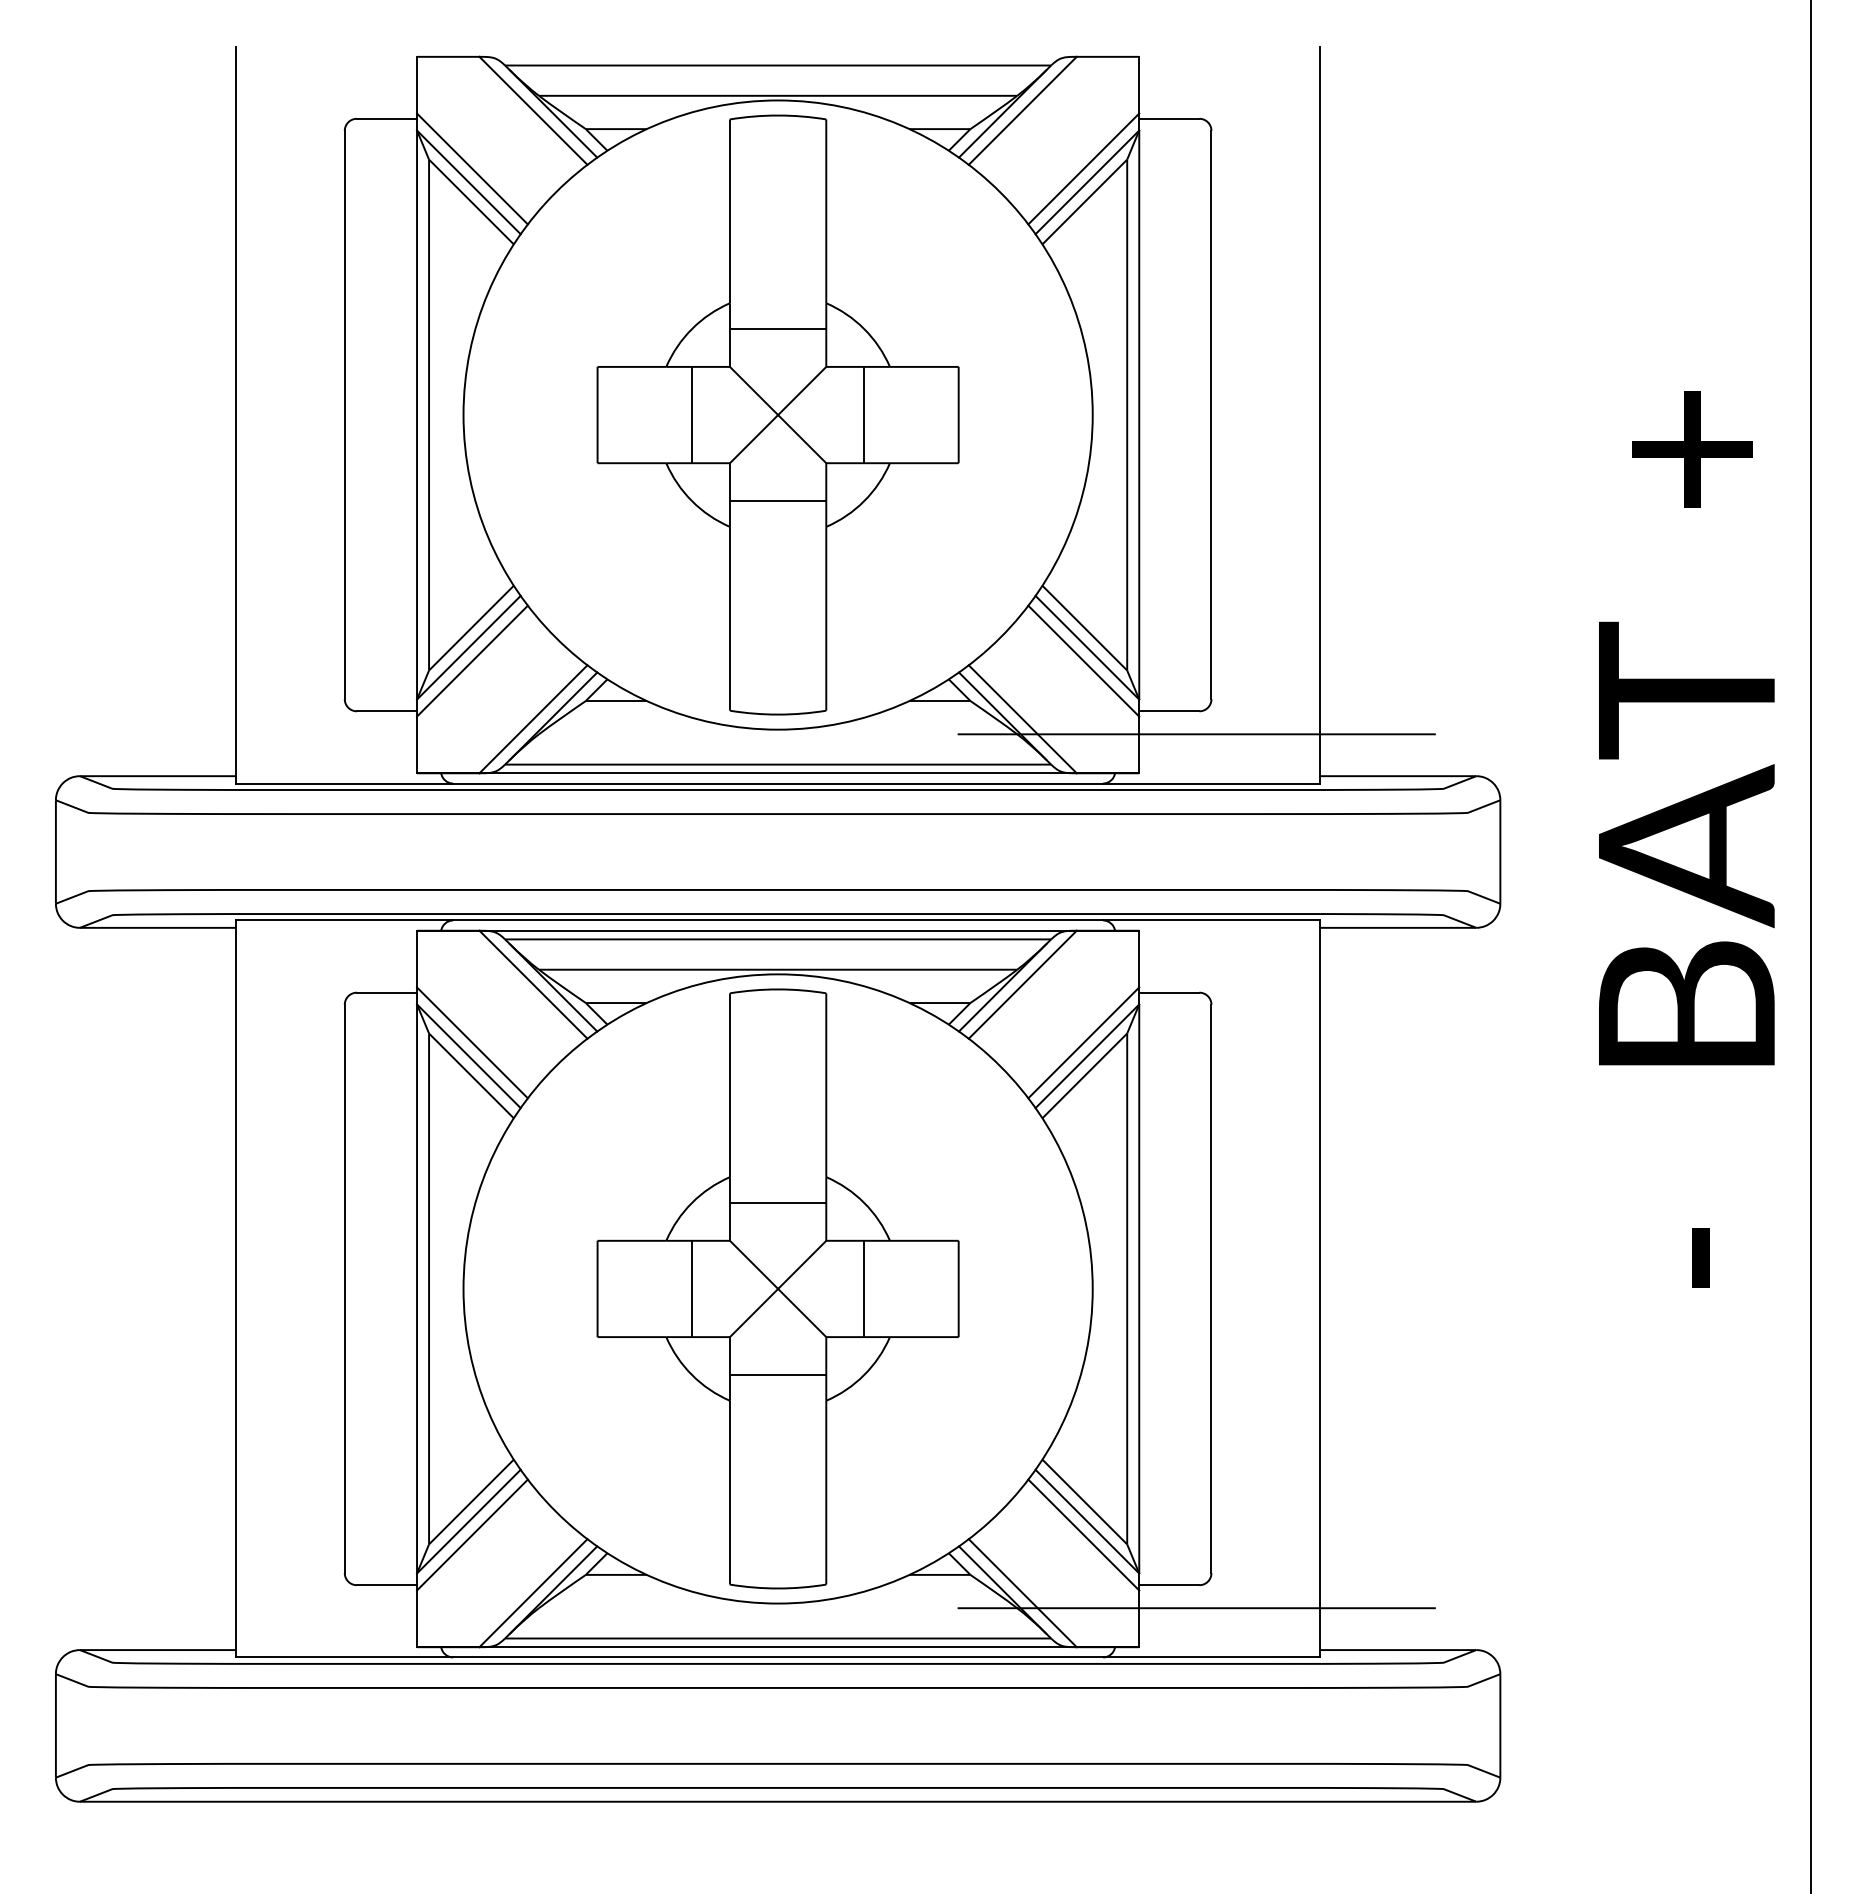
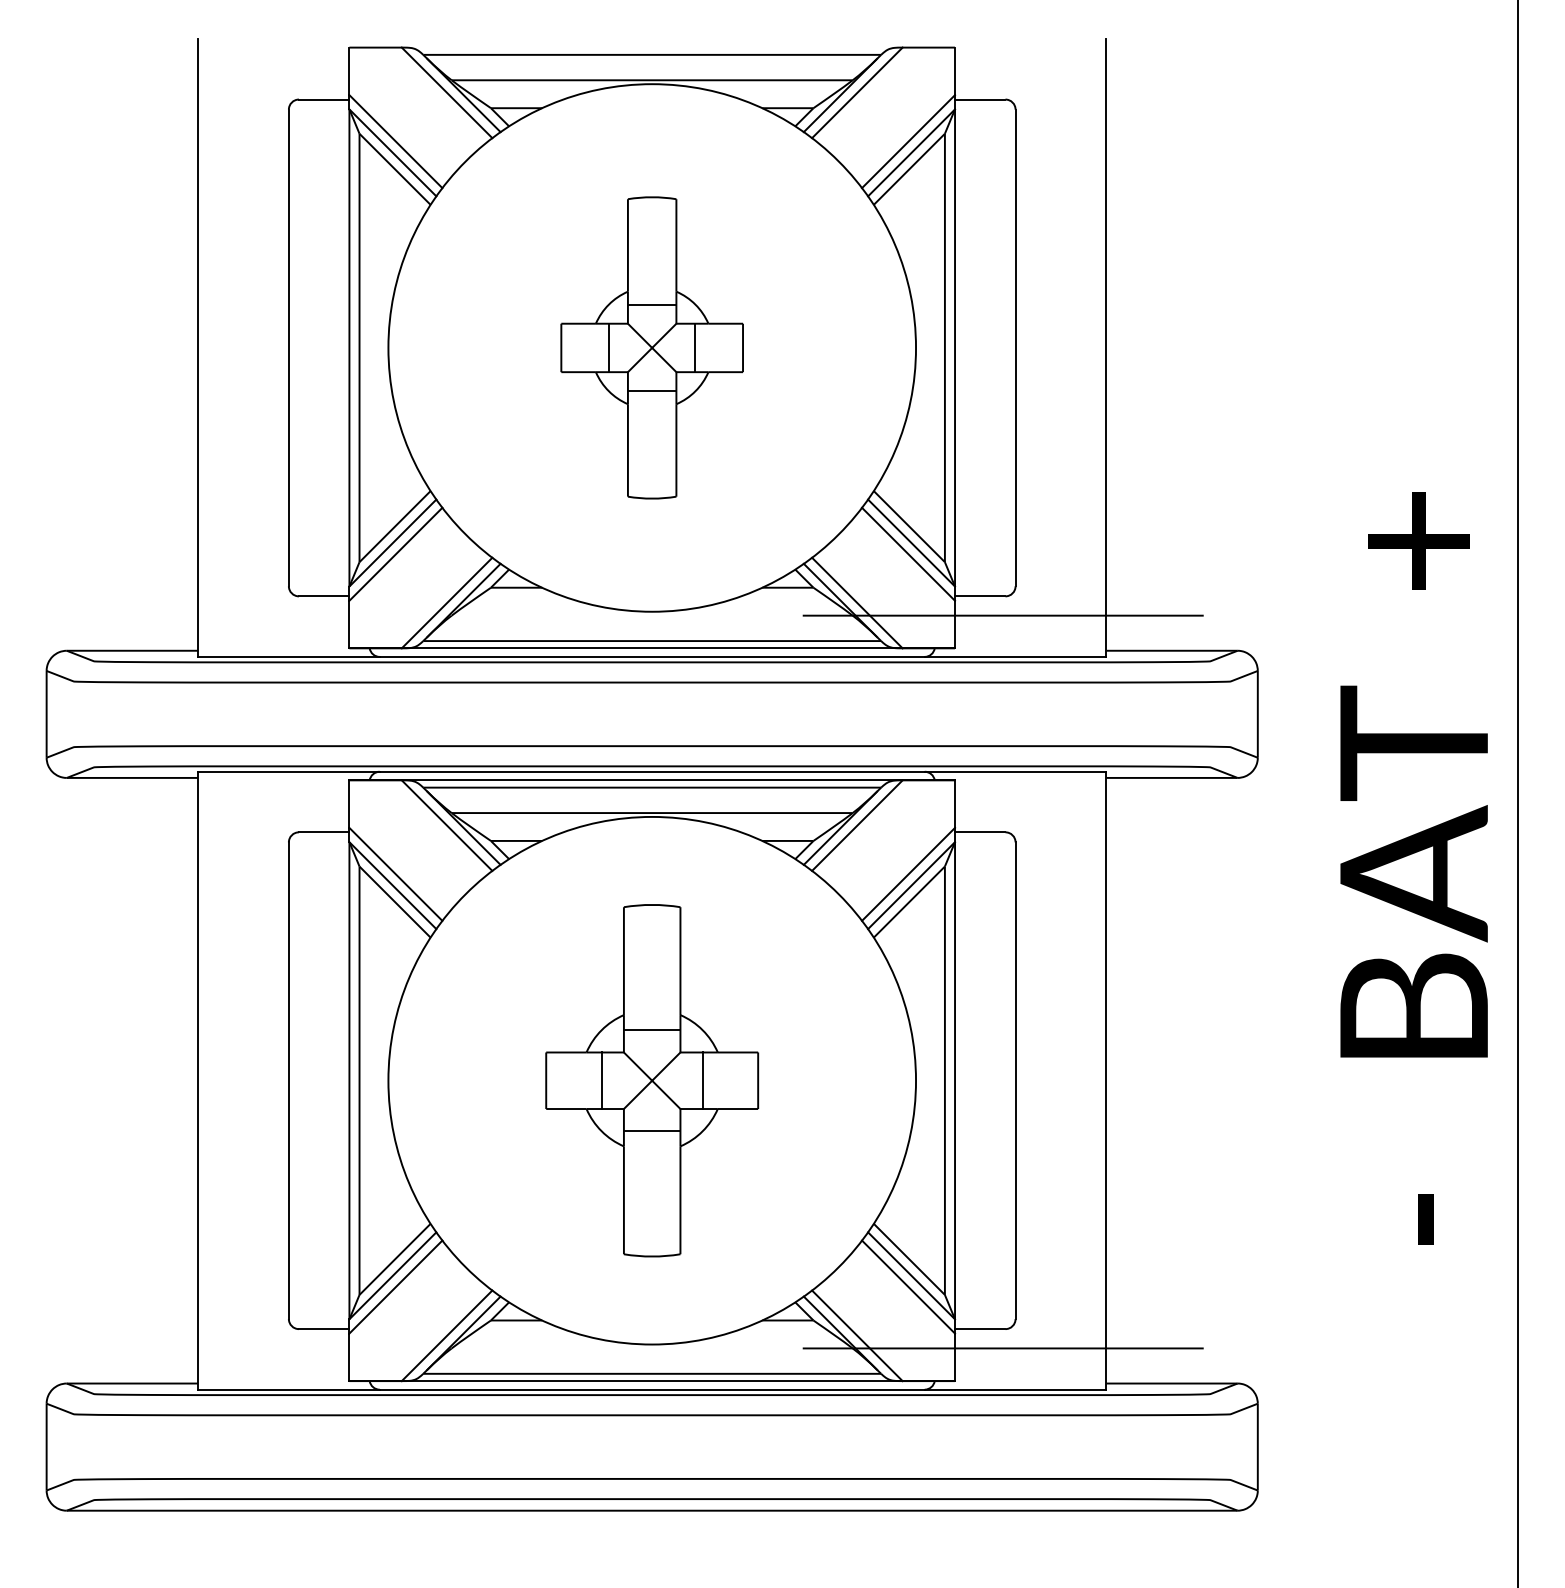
part: (777, 414) -> (651, 347), size x0.6
text: (1686, 839) -> (1413, 868), moved
part: (777, 1288) -> (651, 1080), size x0.7

